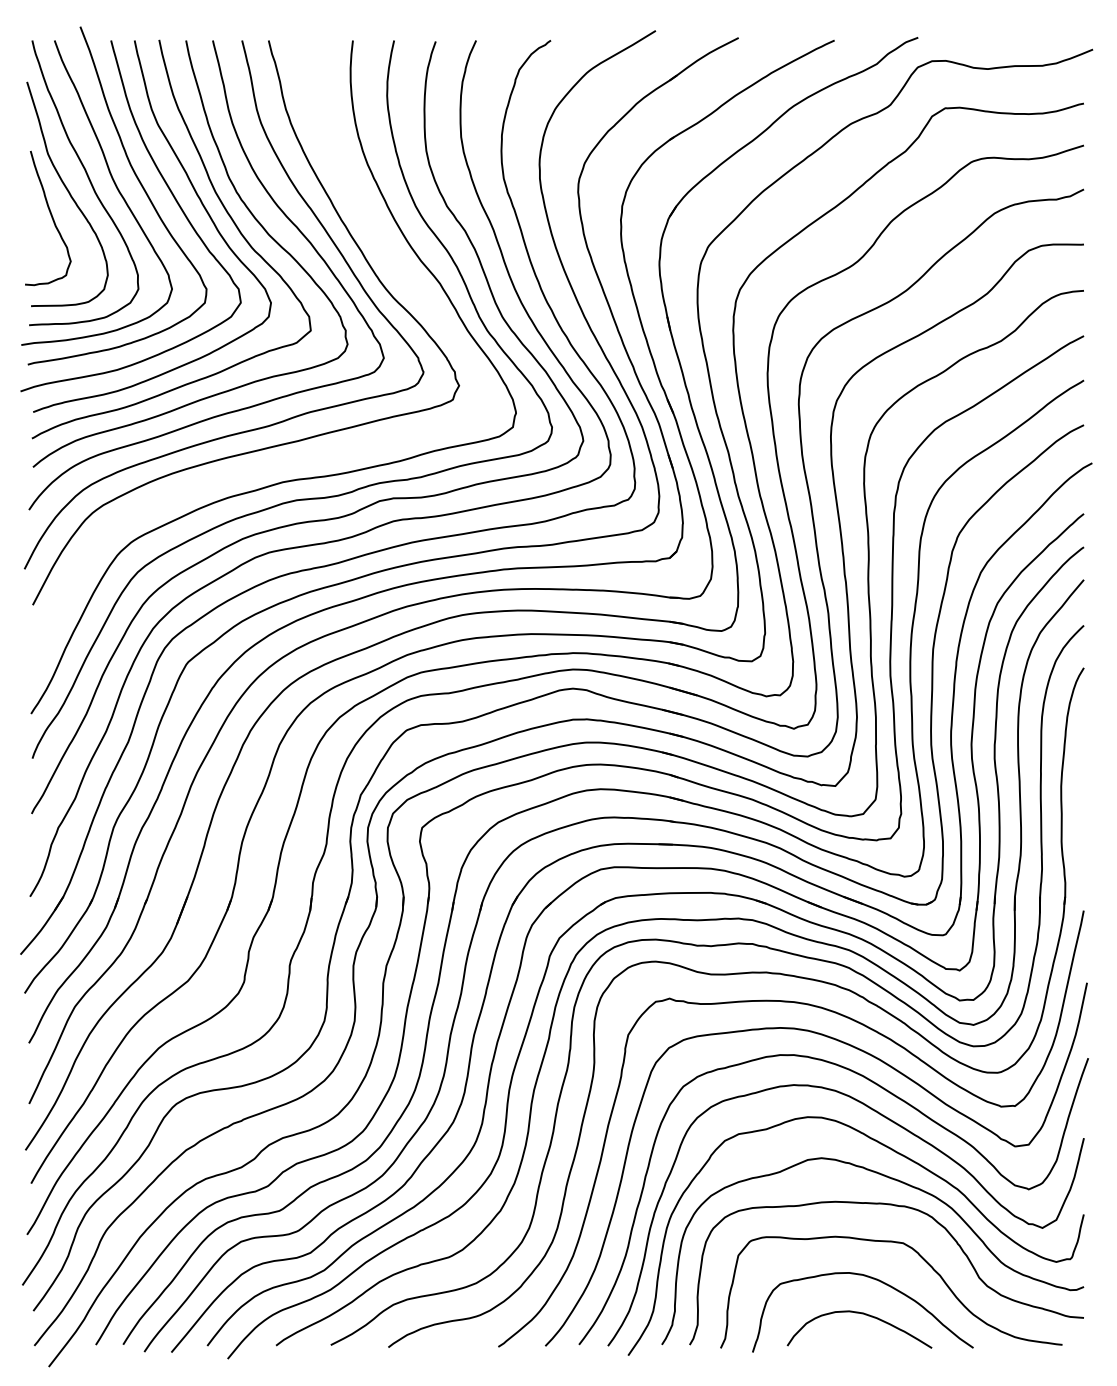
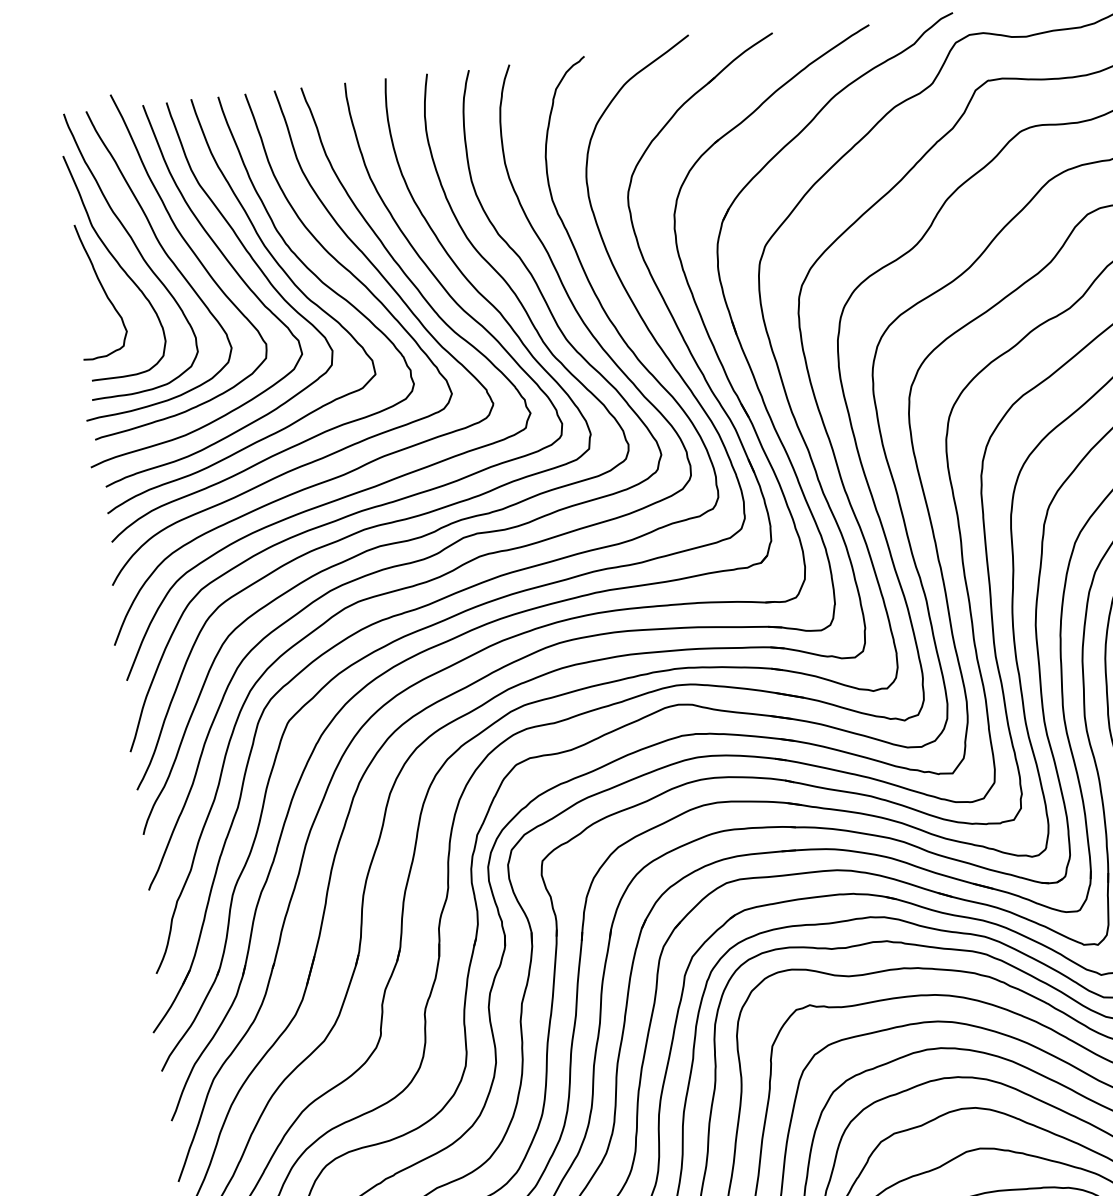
curve: (281, 462) -> (360, 509), added

